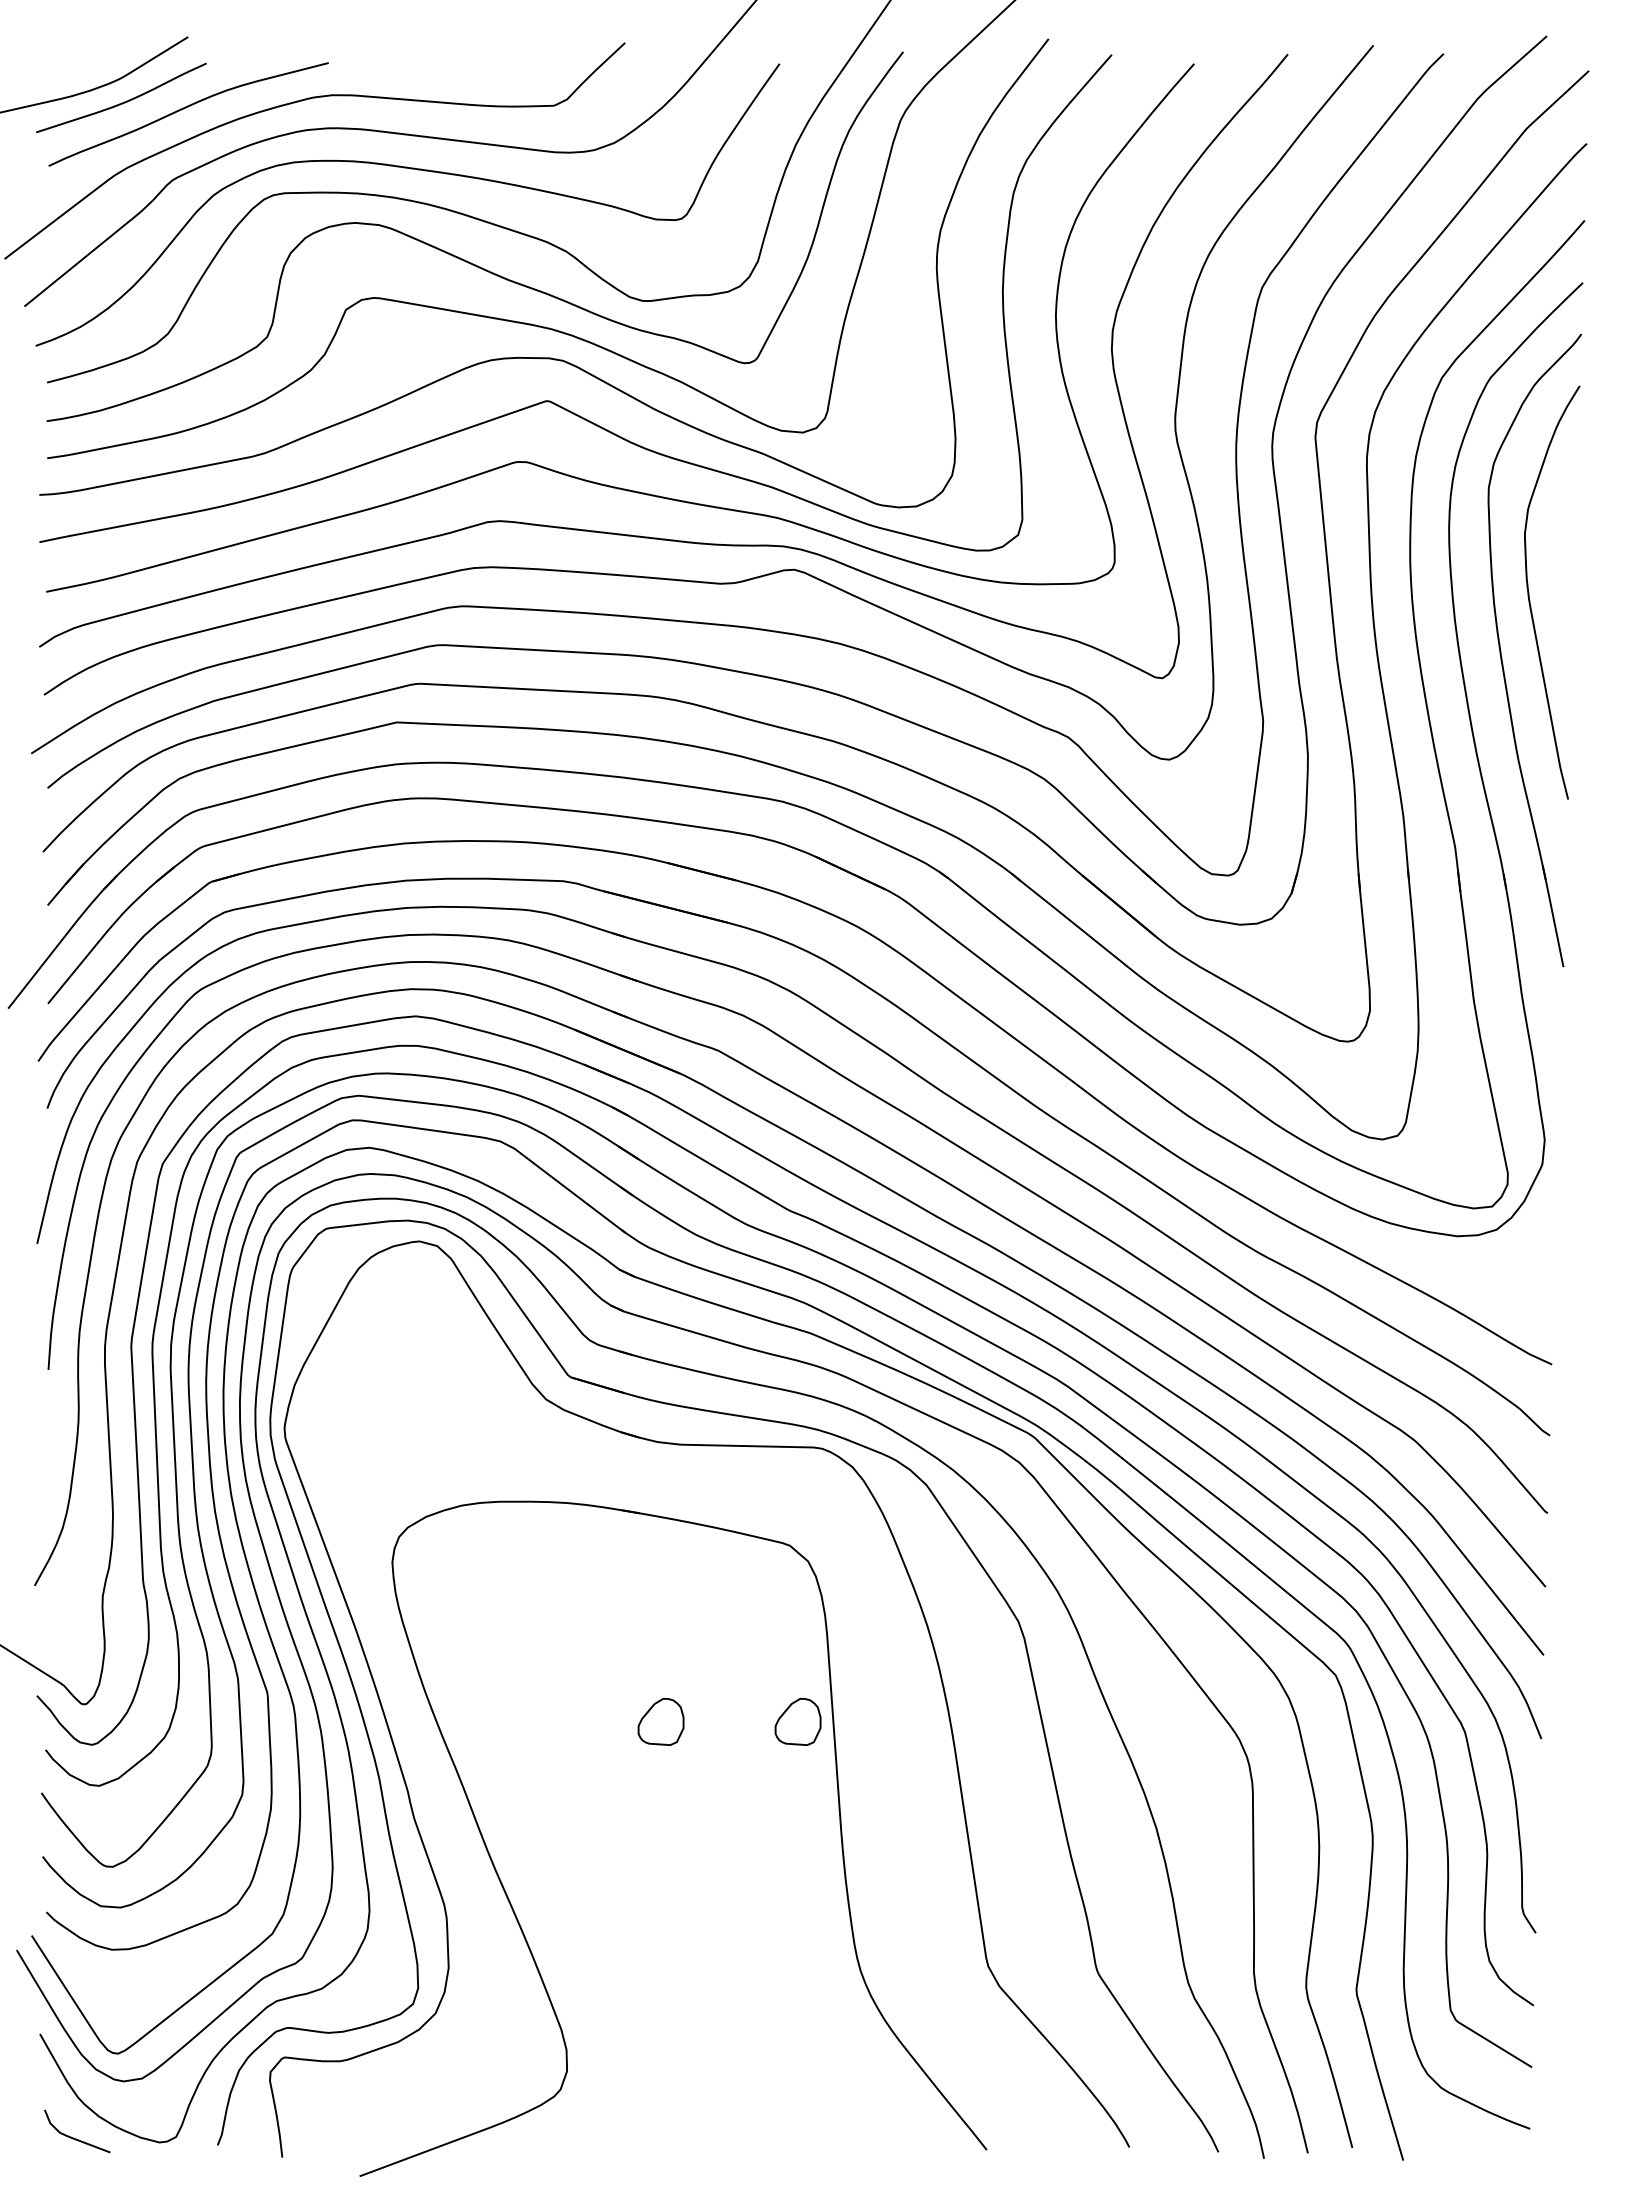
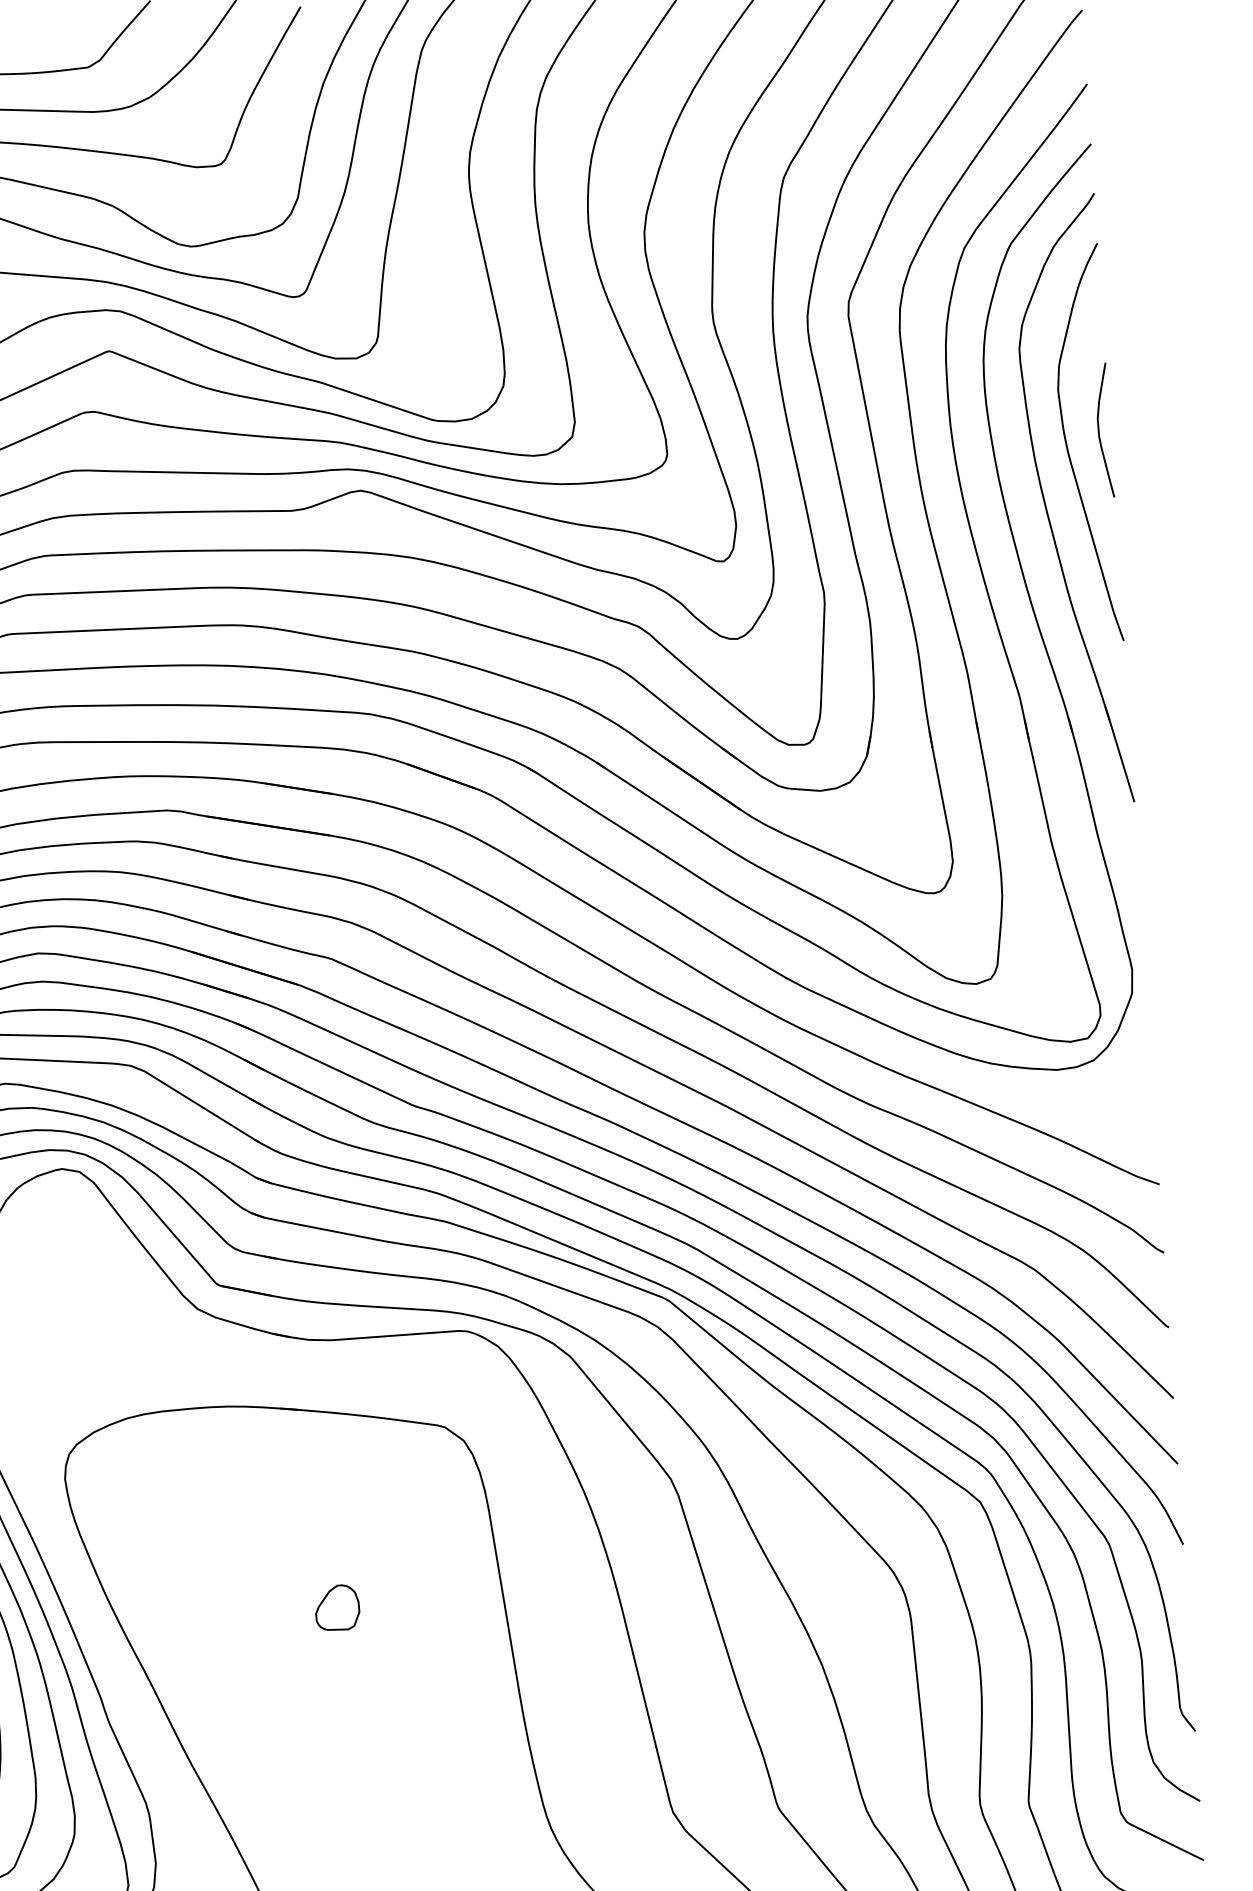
curve: (1563, 580) -> (1099, 431), added
part: (797, 1721) -> (468, 1595), removed

